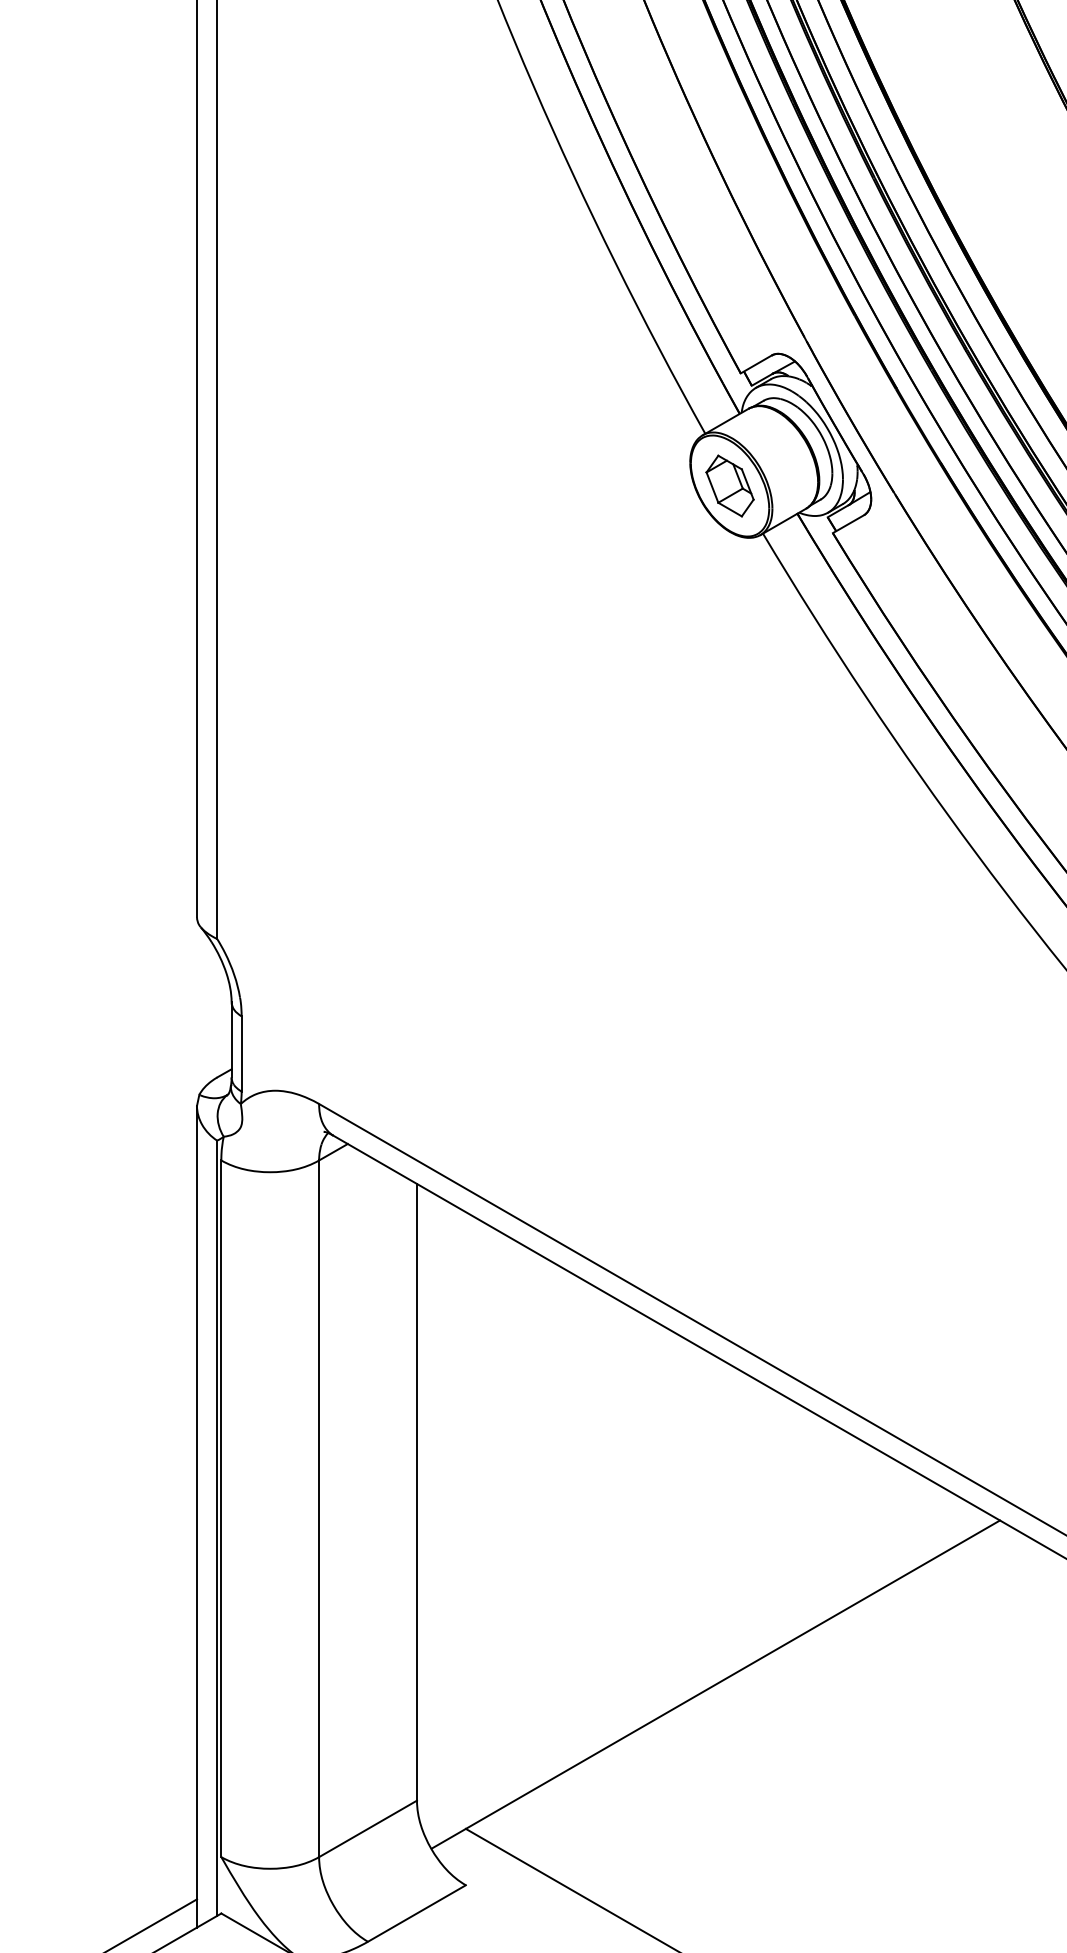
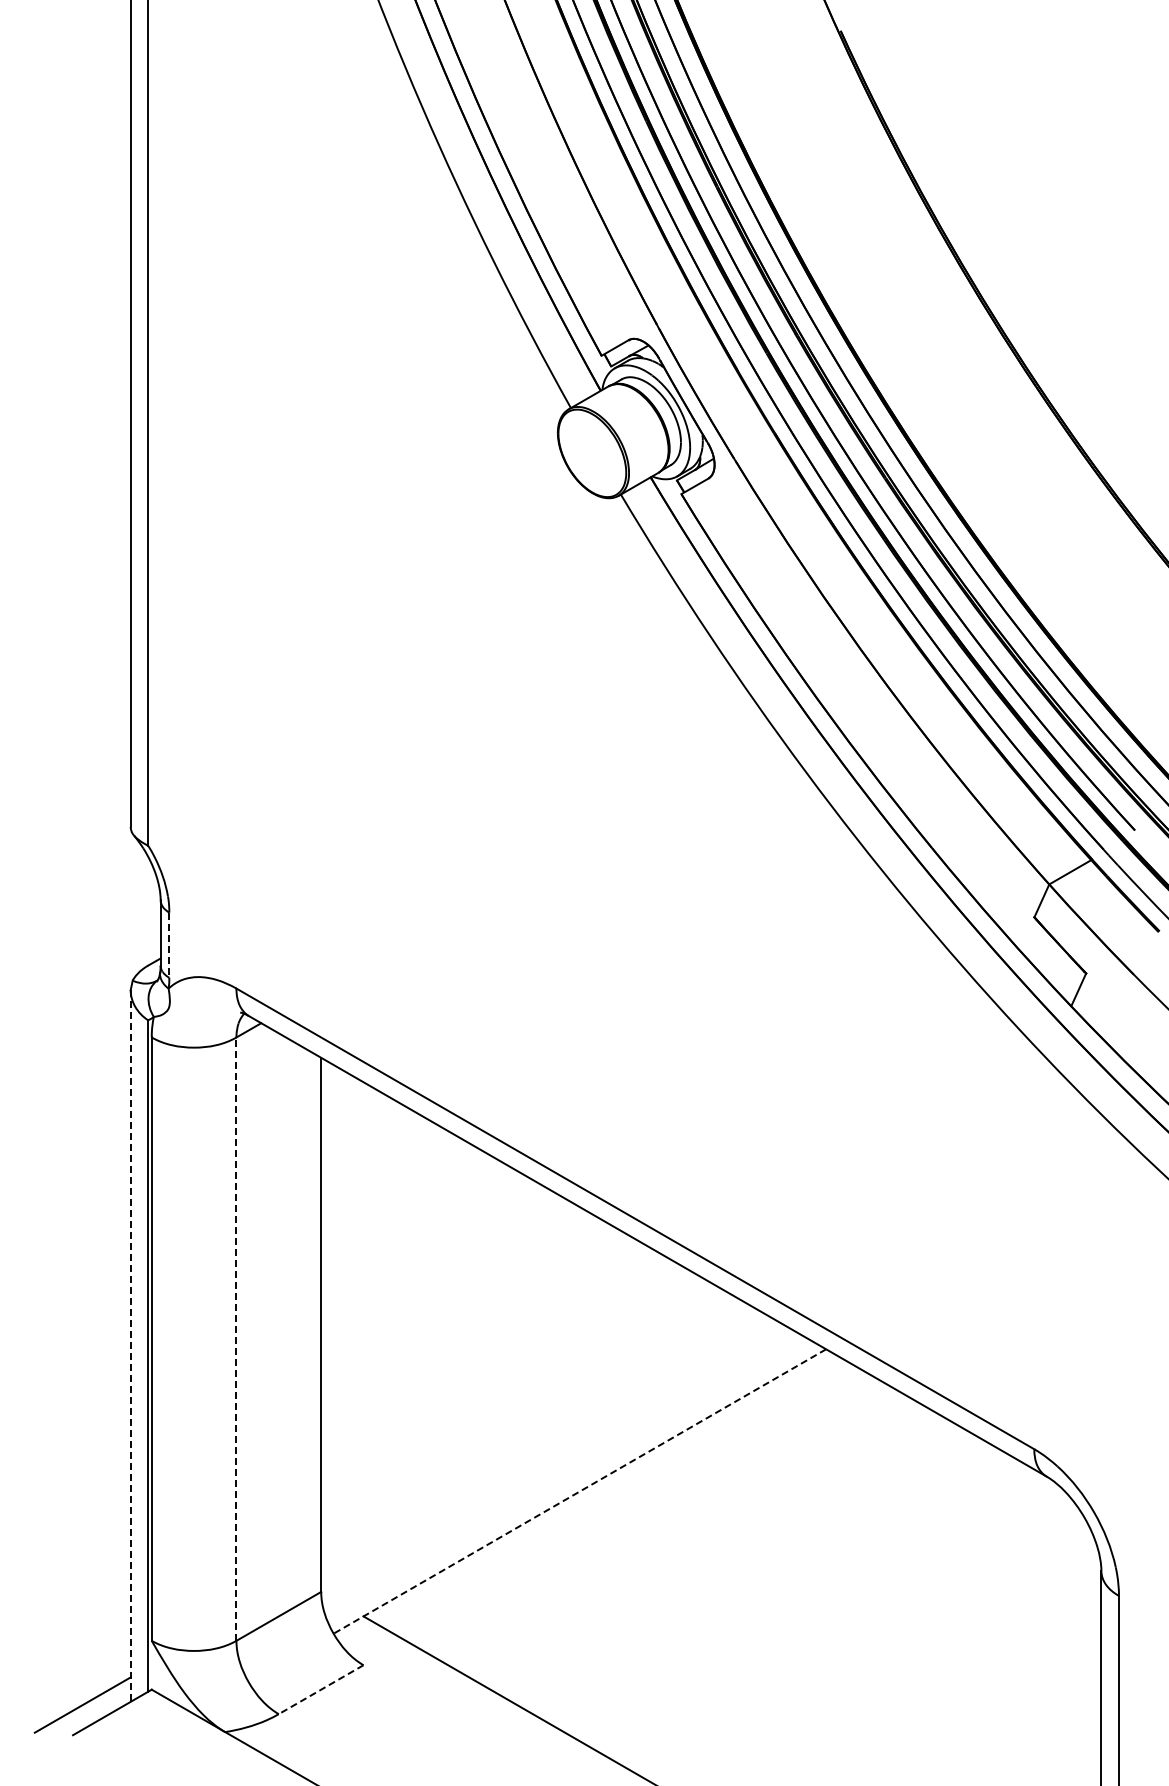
part: (729, 486) -> (591, 453), removed
line: (241, 1054) -> (169, 945), solid -> dashed
line: (319, 1509) -> (236, 1339), solid -> dashed
line: (196, 1517) -> (130, 1346), solid -> dashed
line: (715, 1684) -> (579, 1491), solid -> dashed
line: (417, 1913) -> (321, 1689), solid -> dashed

